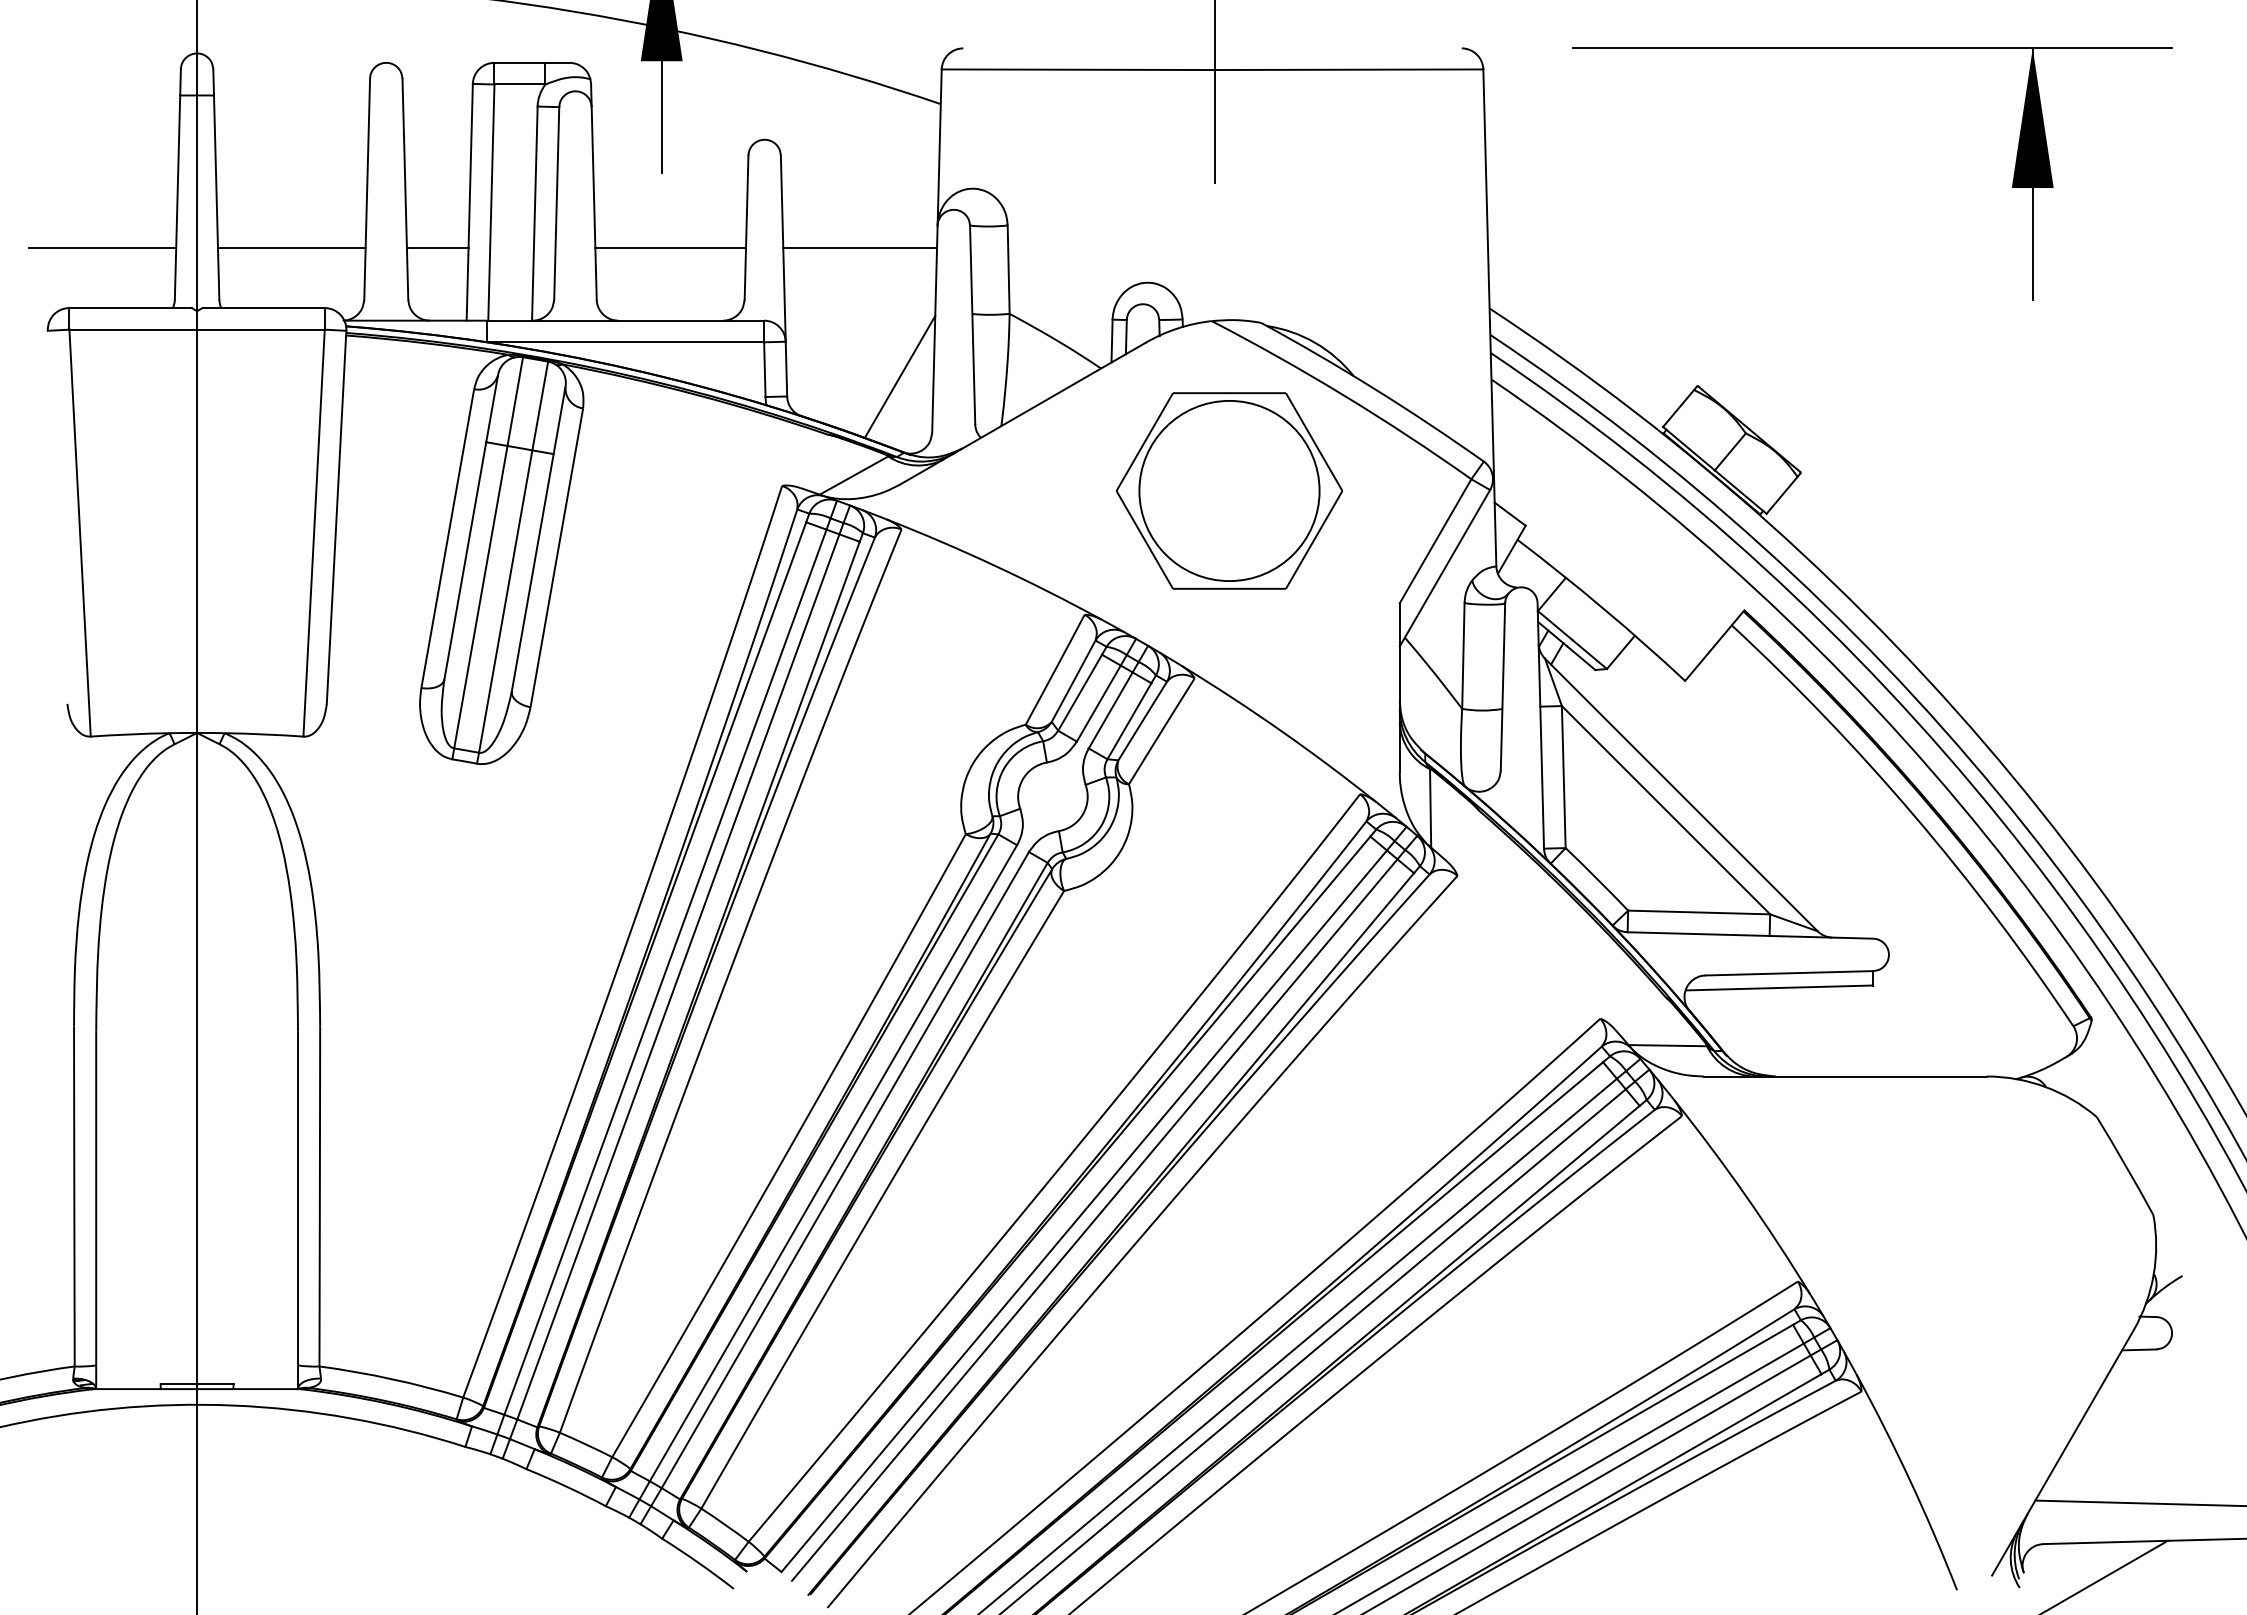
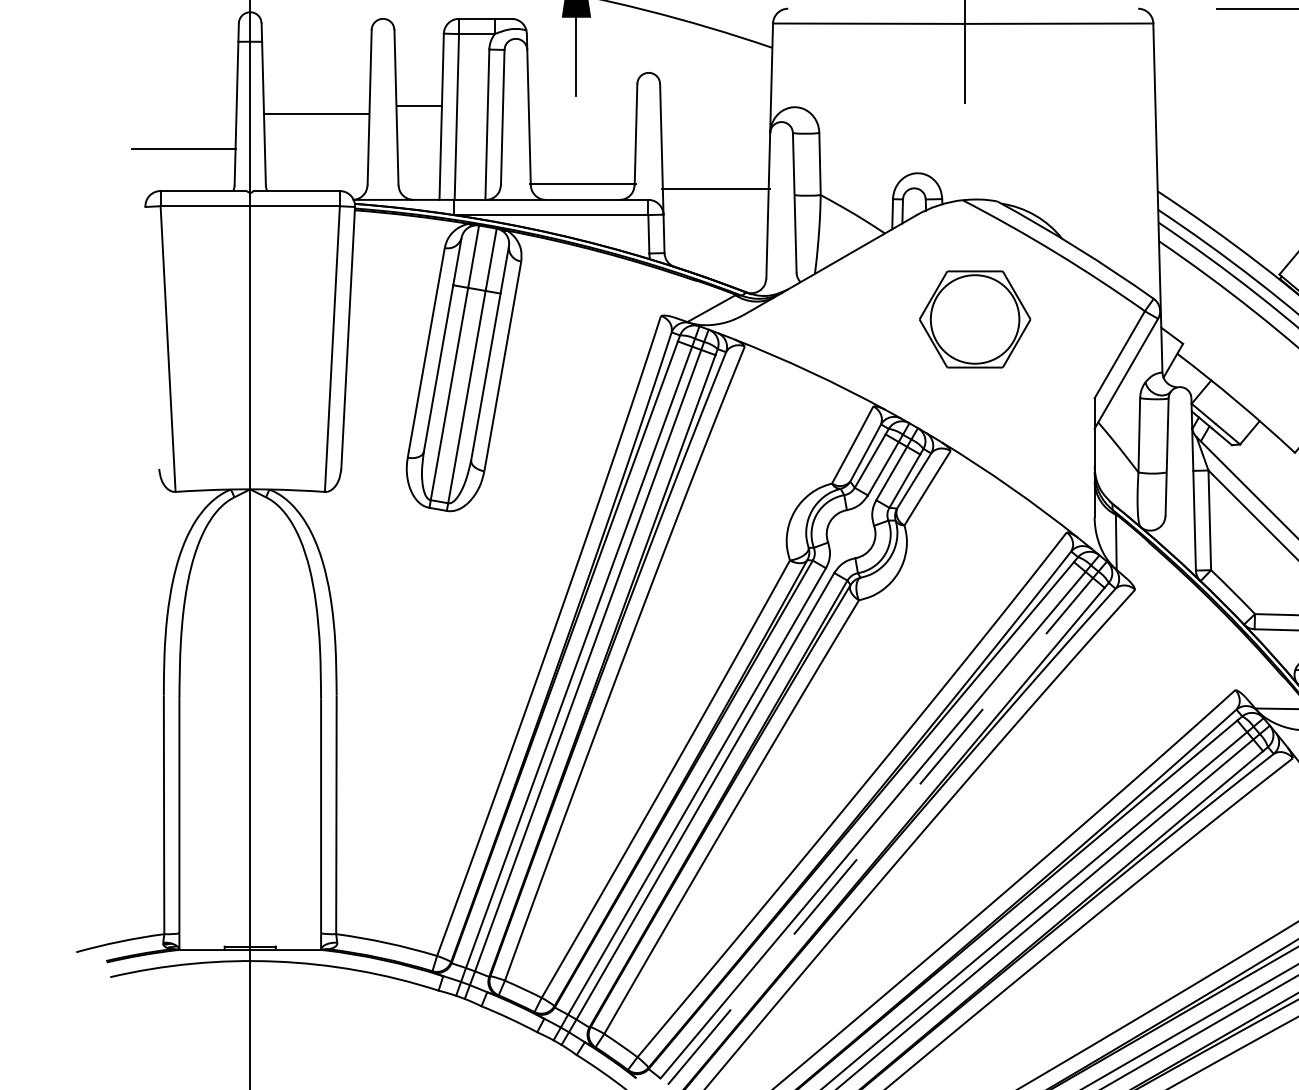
line: (291, 247) -> (316, 113), moved
line: (437, 247) -> (419, 105), moved
line: (670, 247) -> (582, 183), moved
line: (860, 247) -> (716, 189), moved
line: (899, 376) -> (743, 239), removed
part: (1229, 490) -> (975, 319), size x0.7
line: (1094, 1220) -> (880, 831), solid -> dashed

